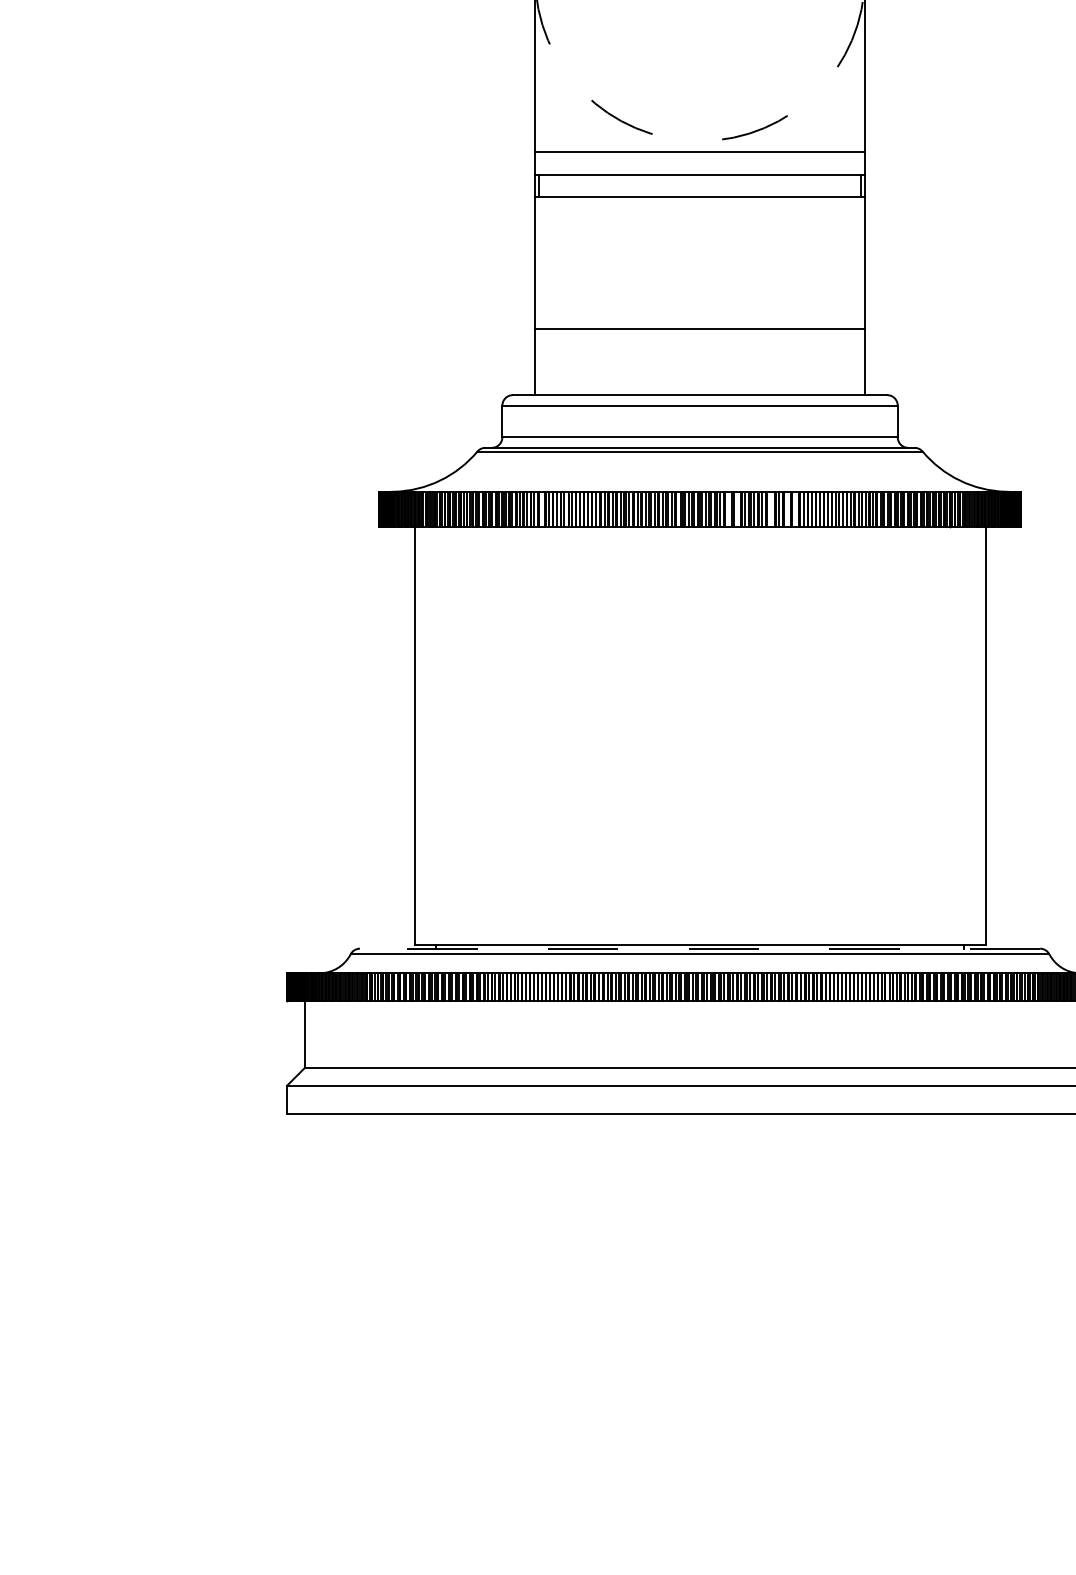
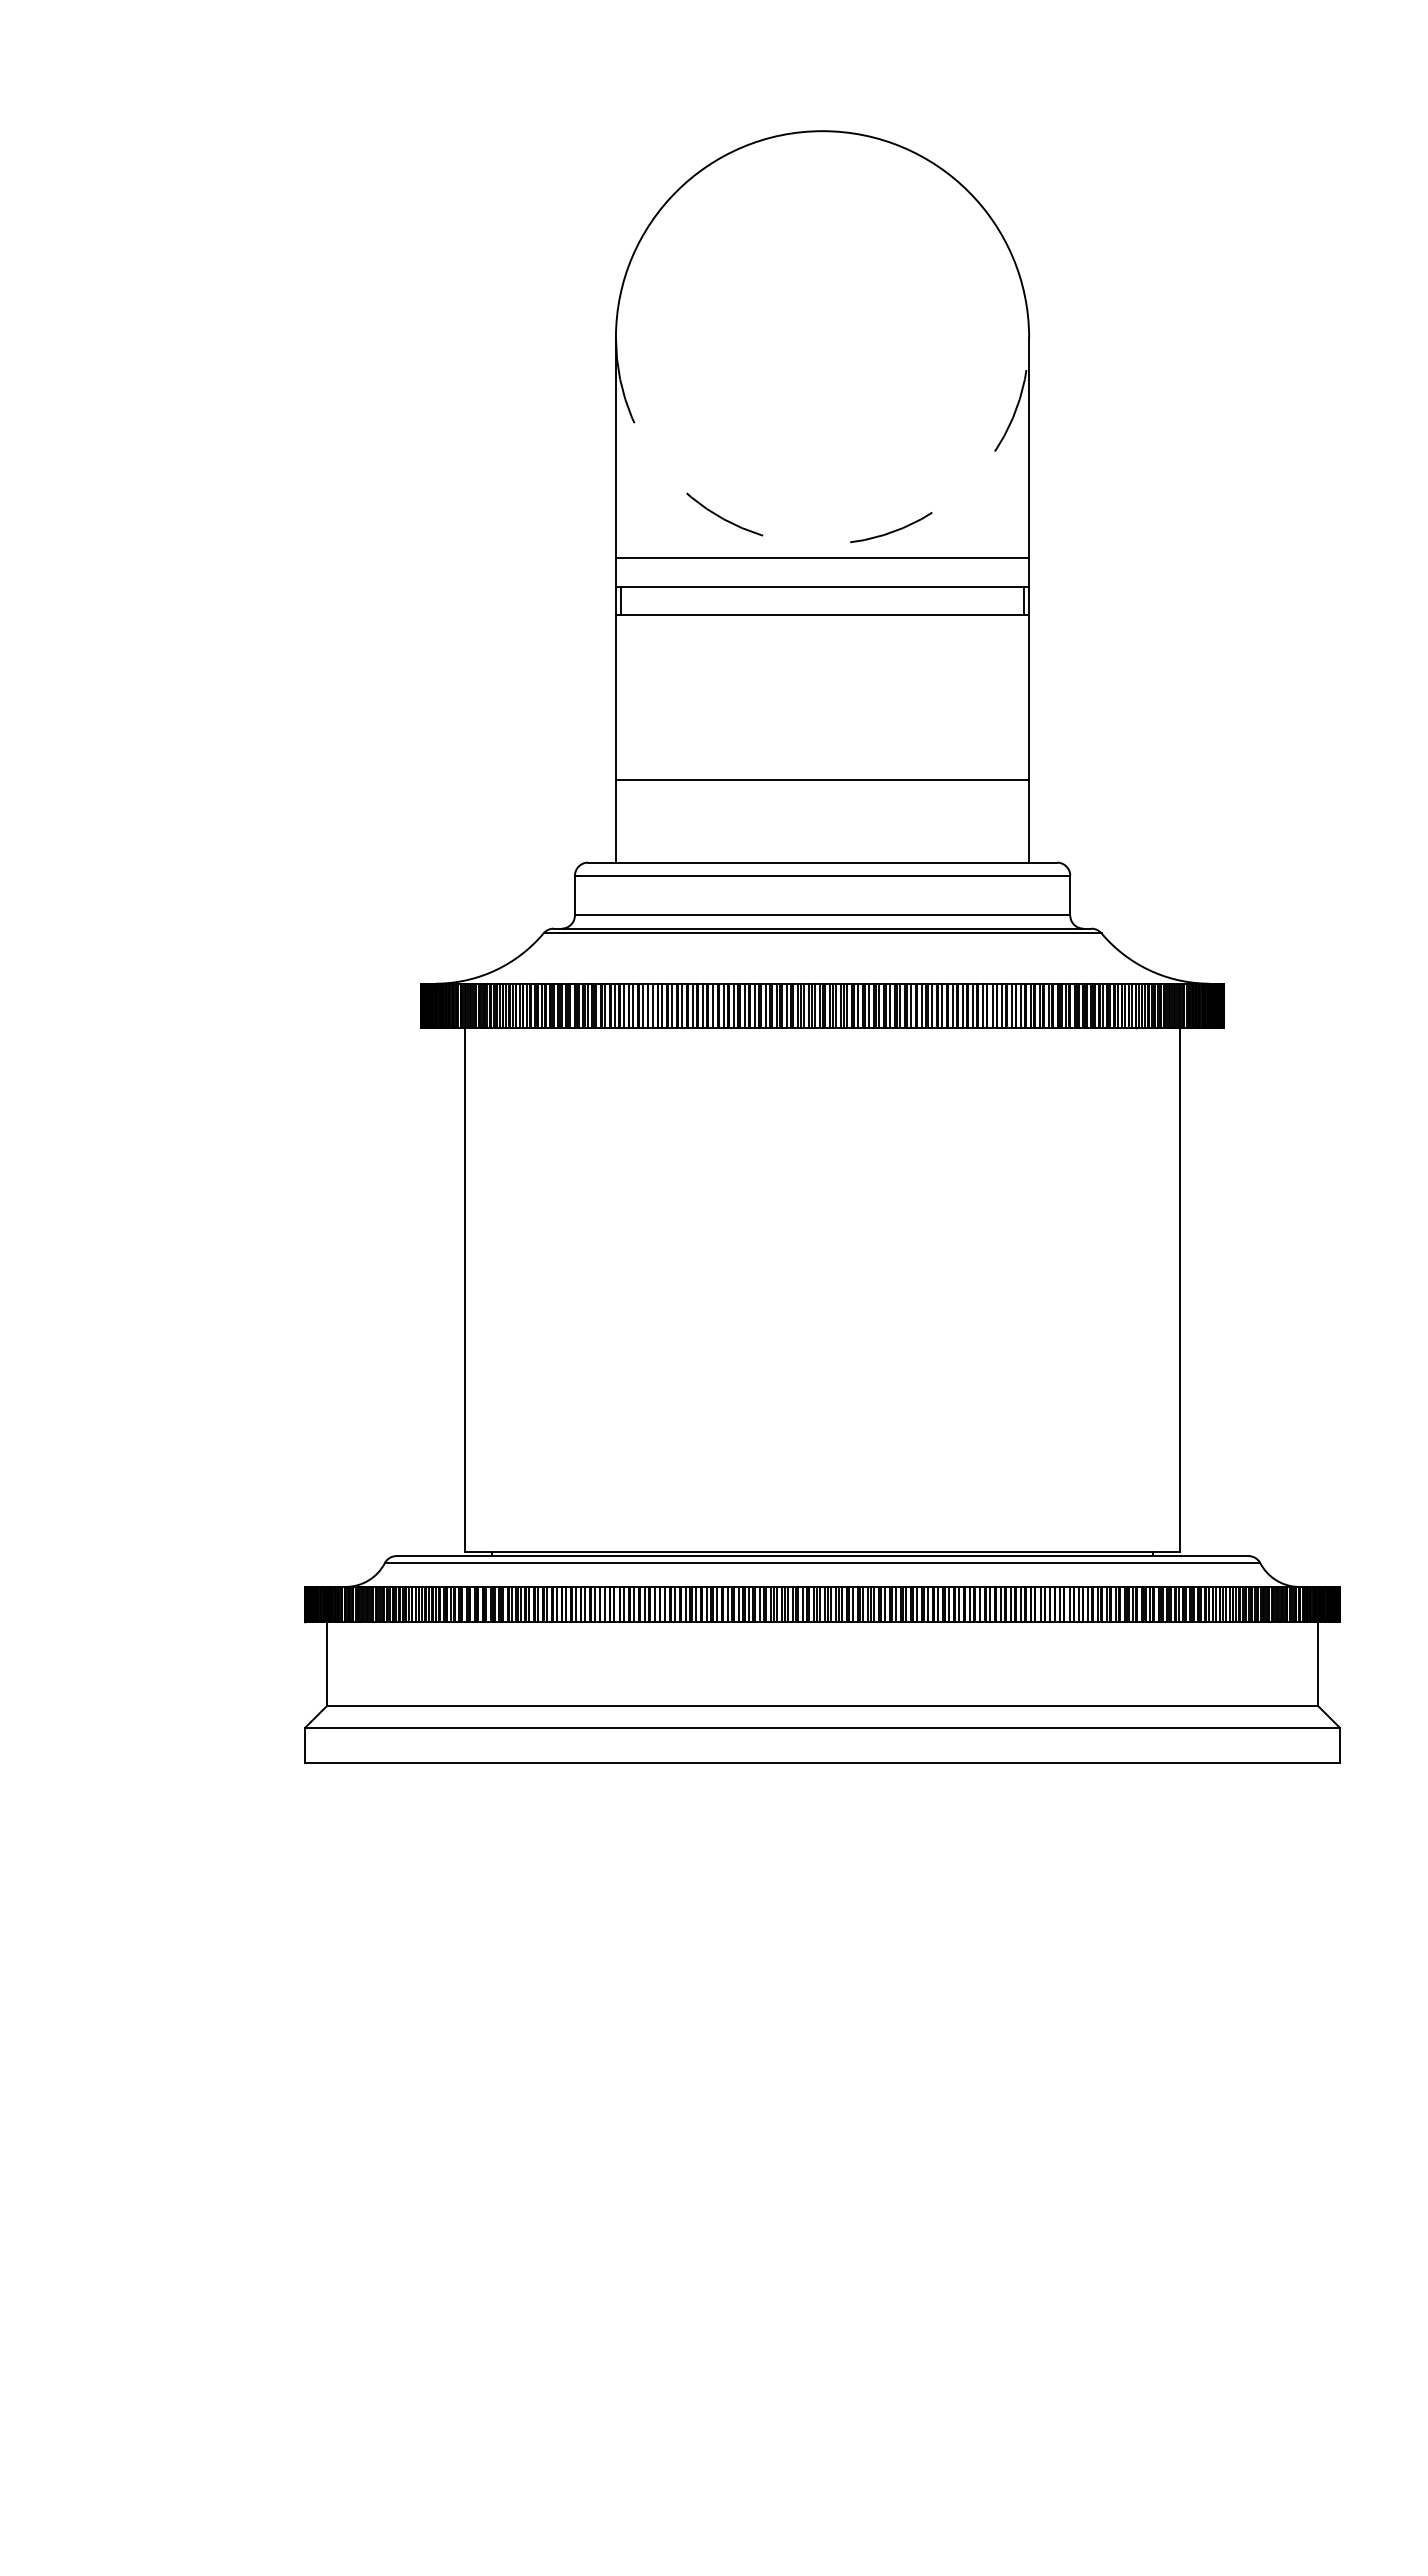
line: (541, 509) -> (623, 1005), added
line: (727, 509) -> (857, 1005), added
line: (736, 509) -> (868, 1005), added
line: (770, 509) -> (910, 1005), added
line: (786, 509) -> (931, 1005), added
line: (795, 509) -> (942, 1005), added
line: (699, 949) -> (822, 1556), dashed -> solid

